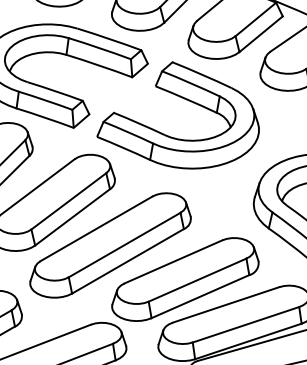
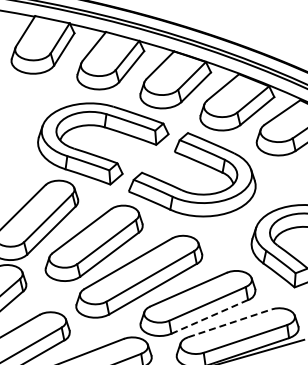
line: (200, 296) -> (209, 316), solid -> dashed
line: (226, 305) -> (230, 323), solid -> dashed

